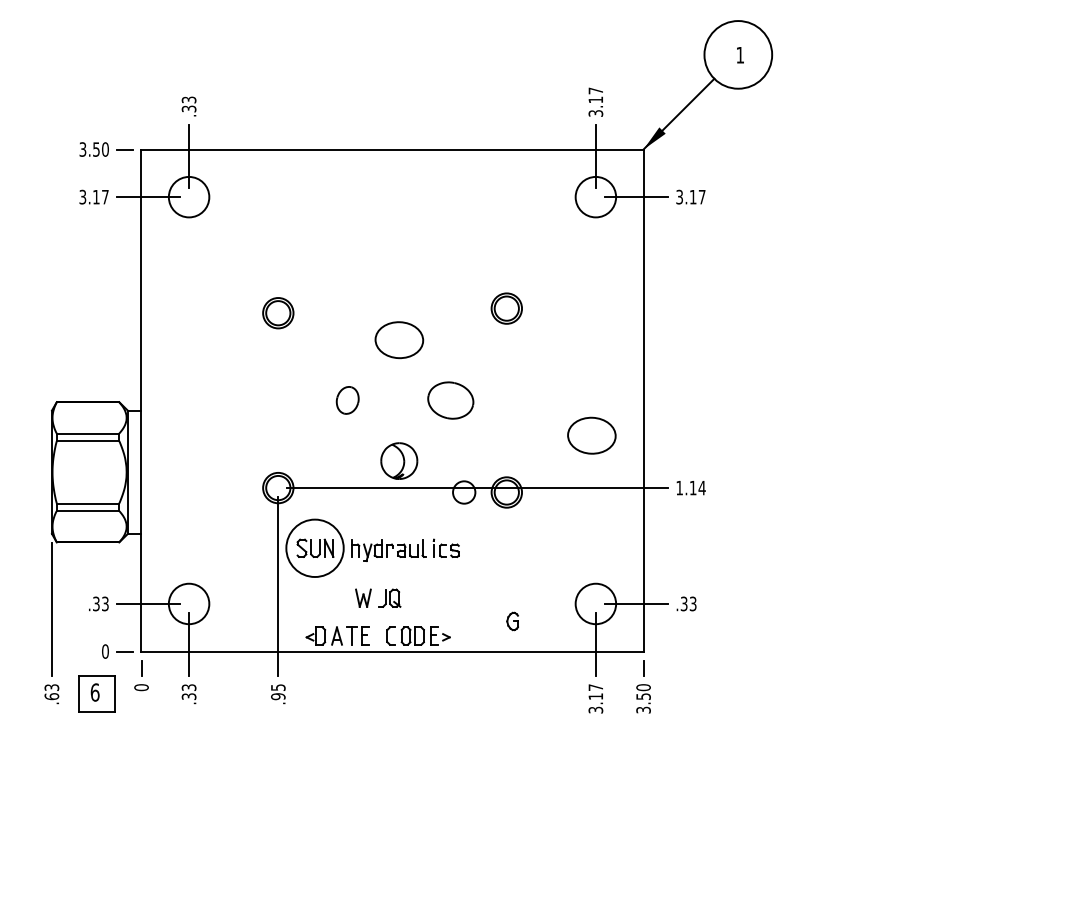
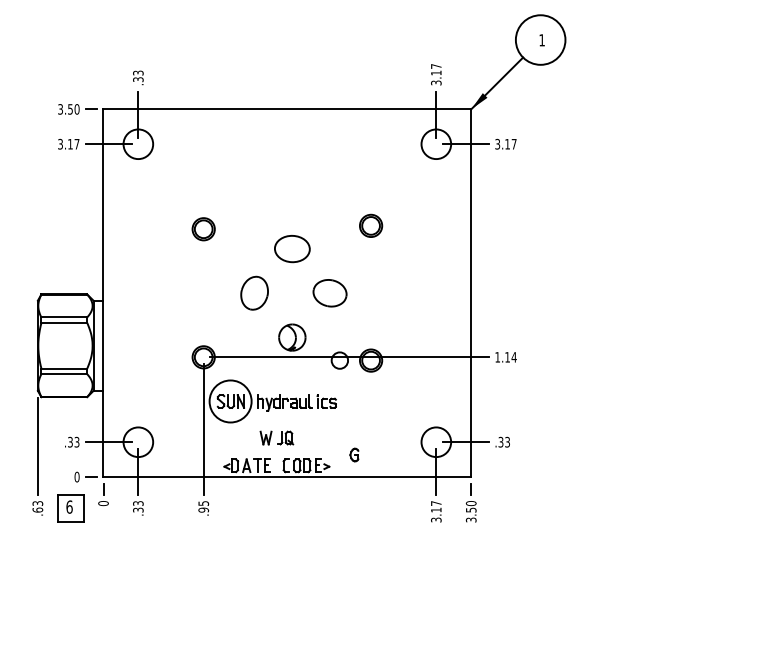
part: (347, 399) -> (254, 292), size x1.67
part: (592, 436) -> (433, 319), removed
part: (512, 620) -> (354, 454), moved

